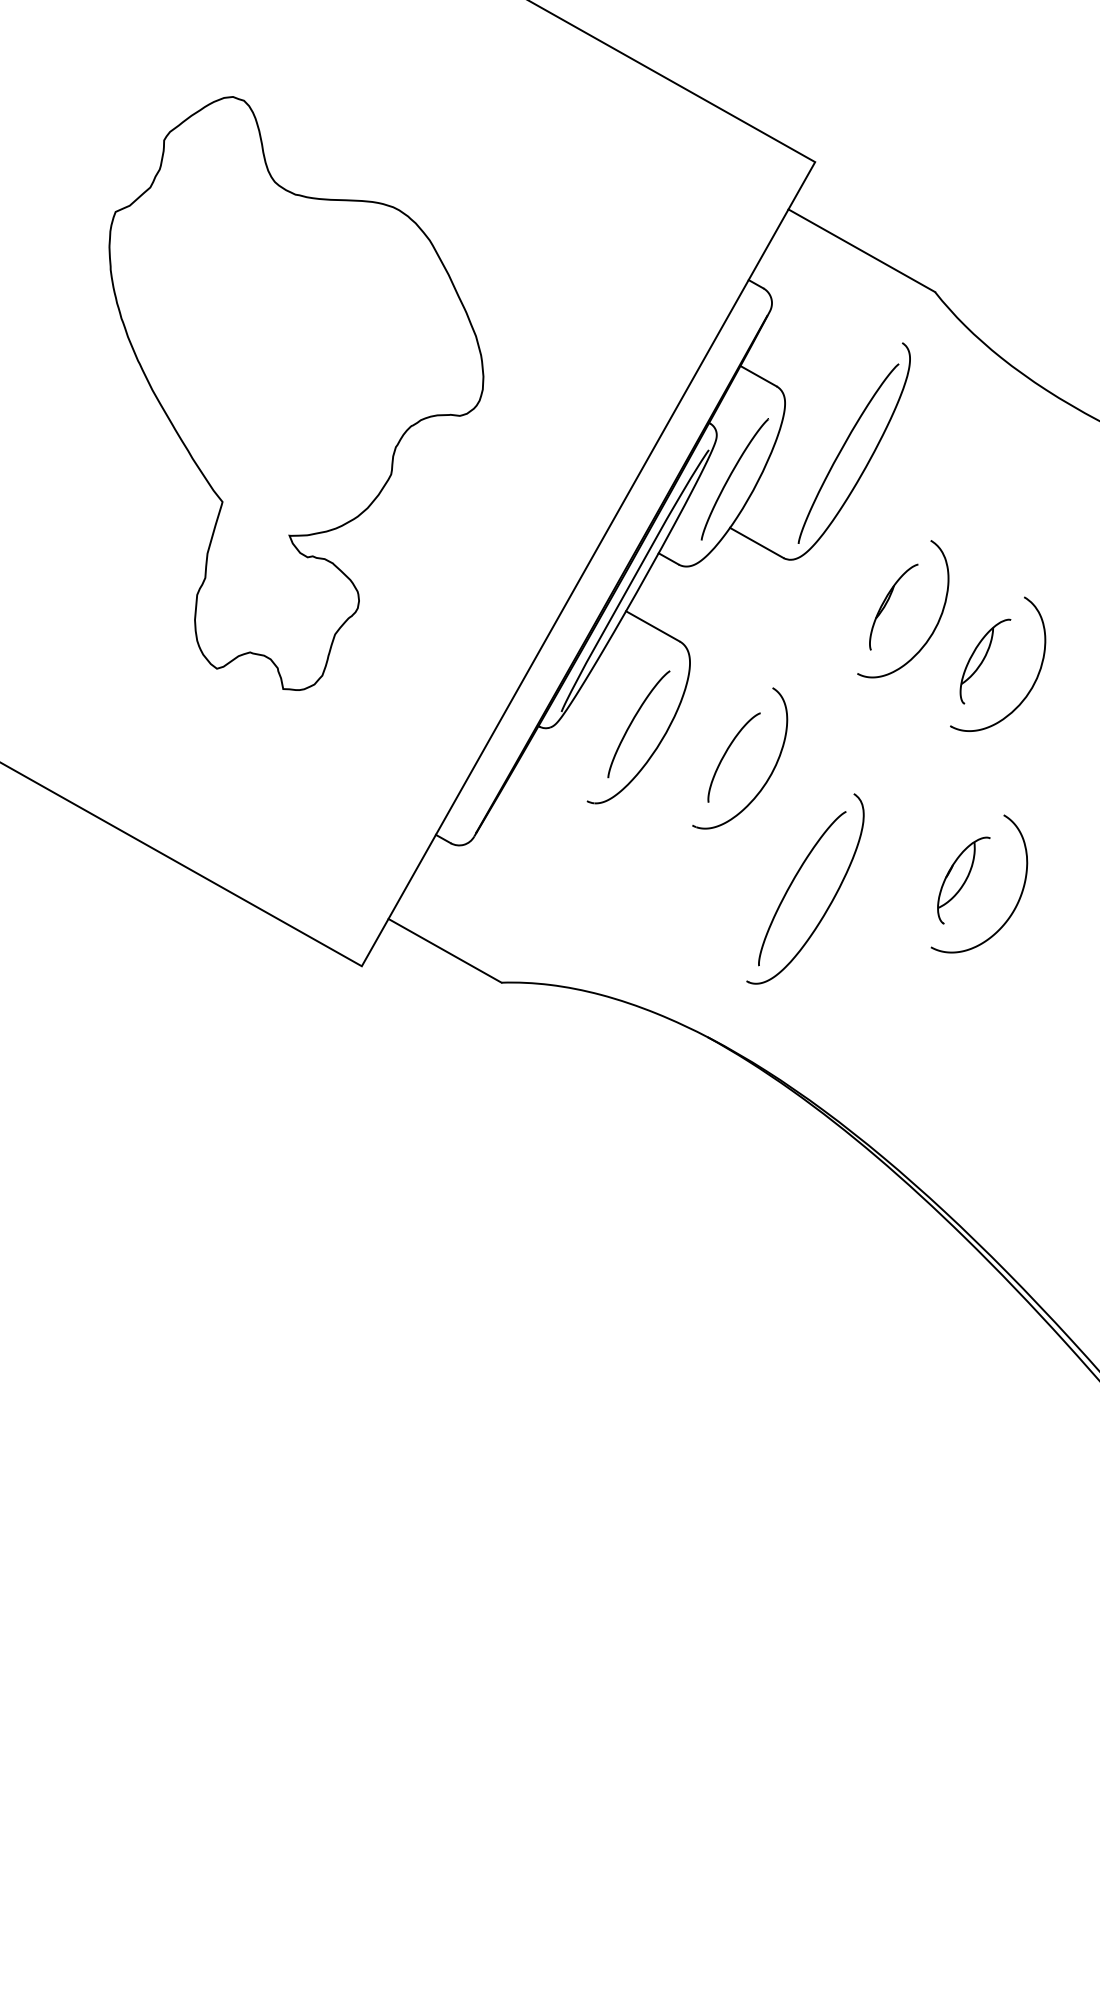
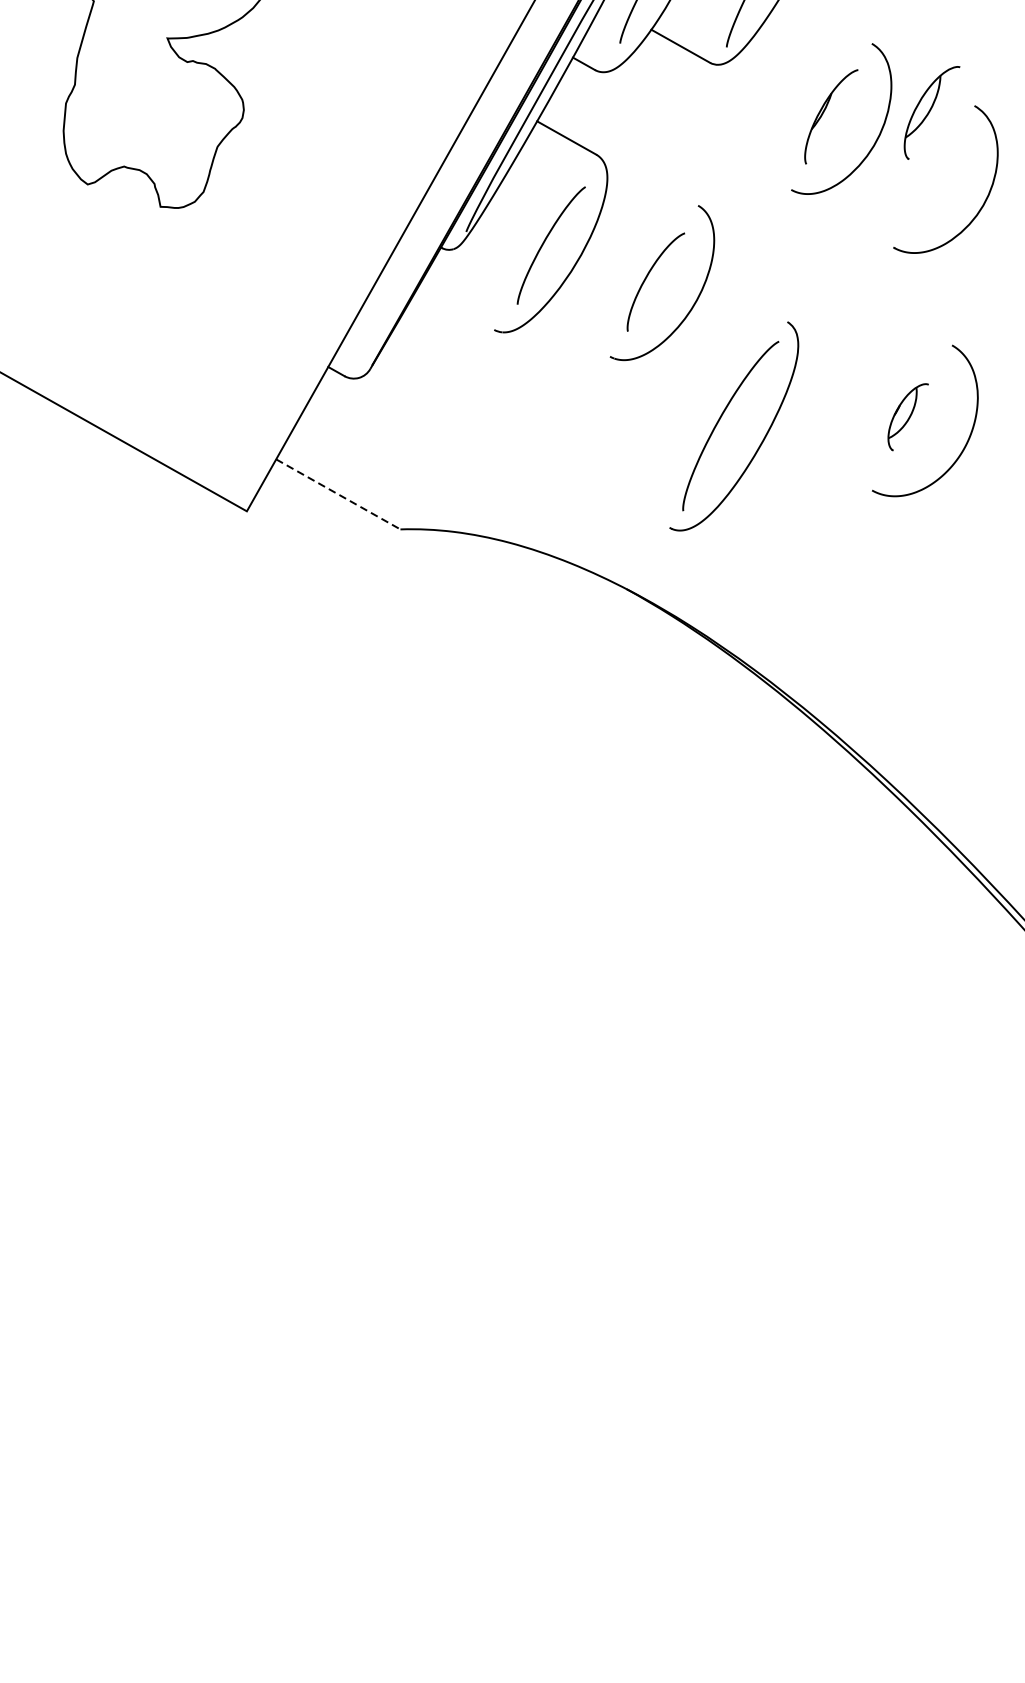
part: (985, 661) -> (932, 112), moved
part: (963, 880) -> (907, 417), size x0.7
line: (445, 950) -> (338, 494), solid -> dashed

